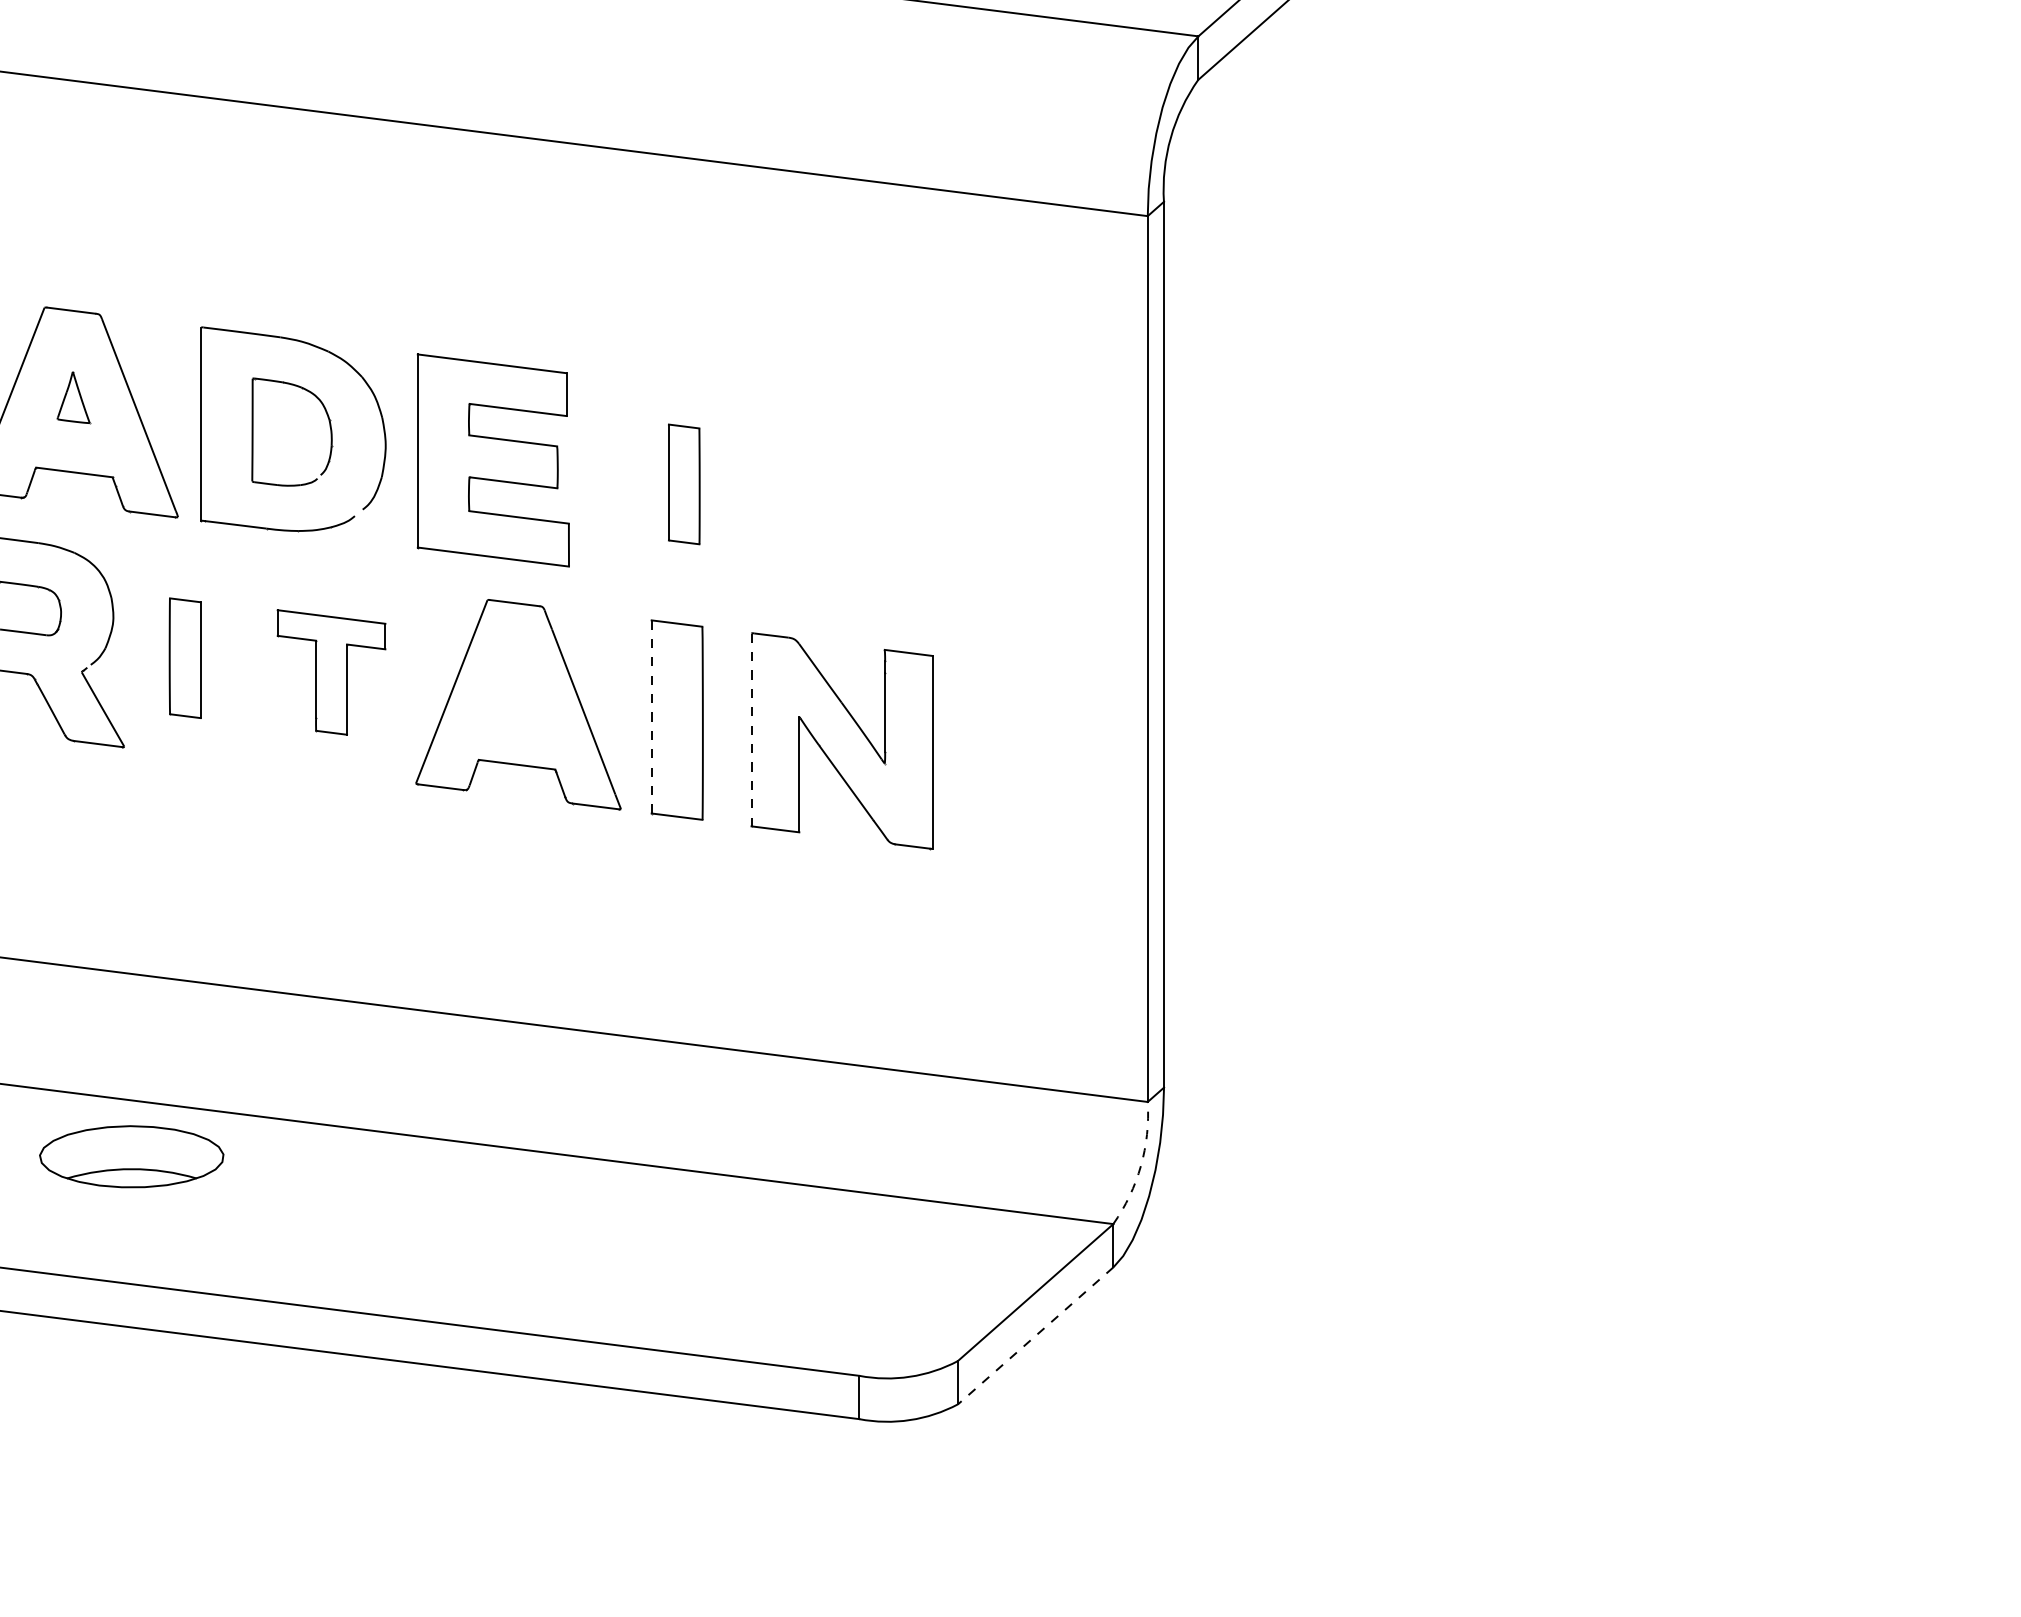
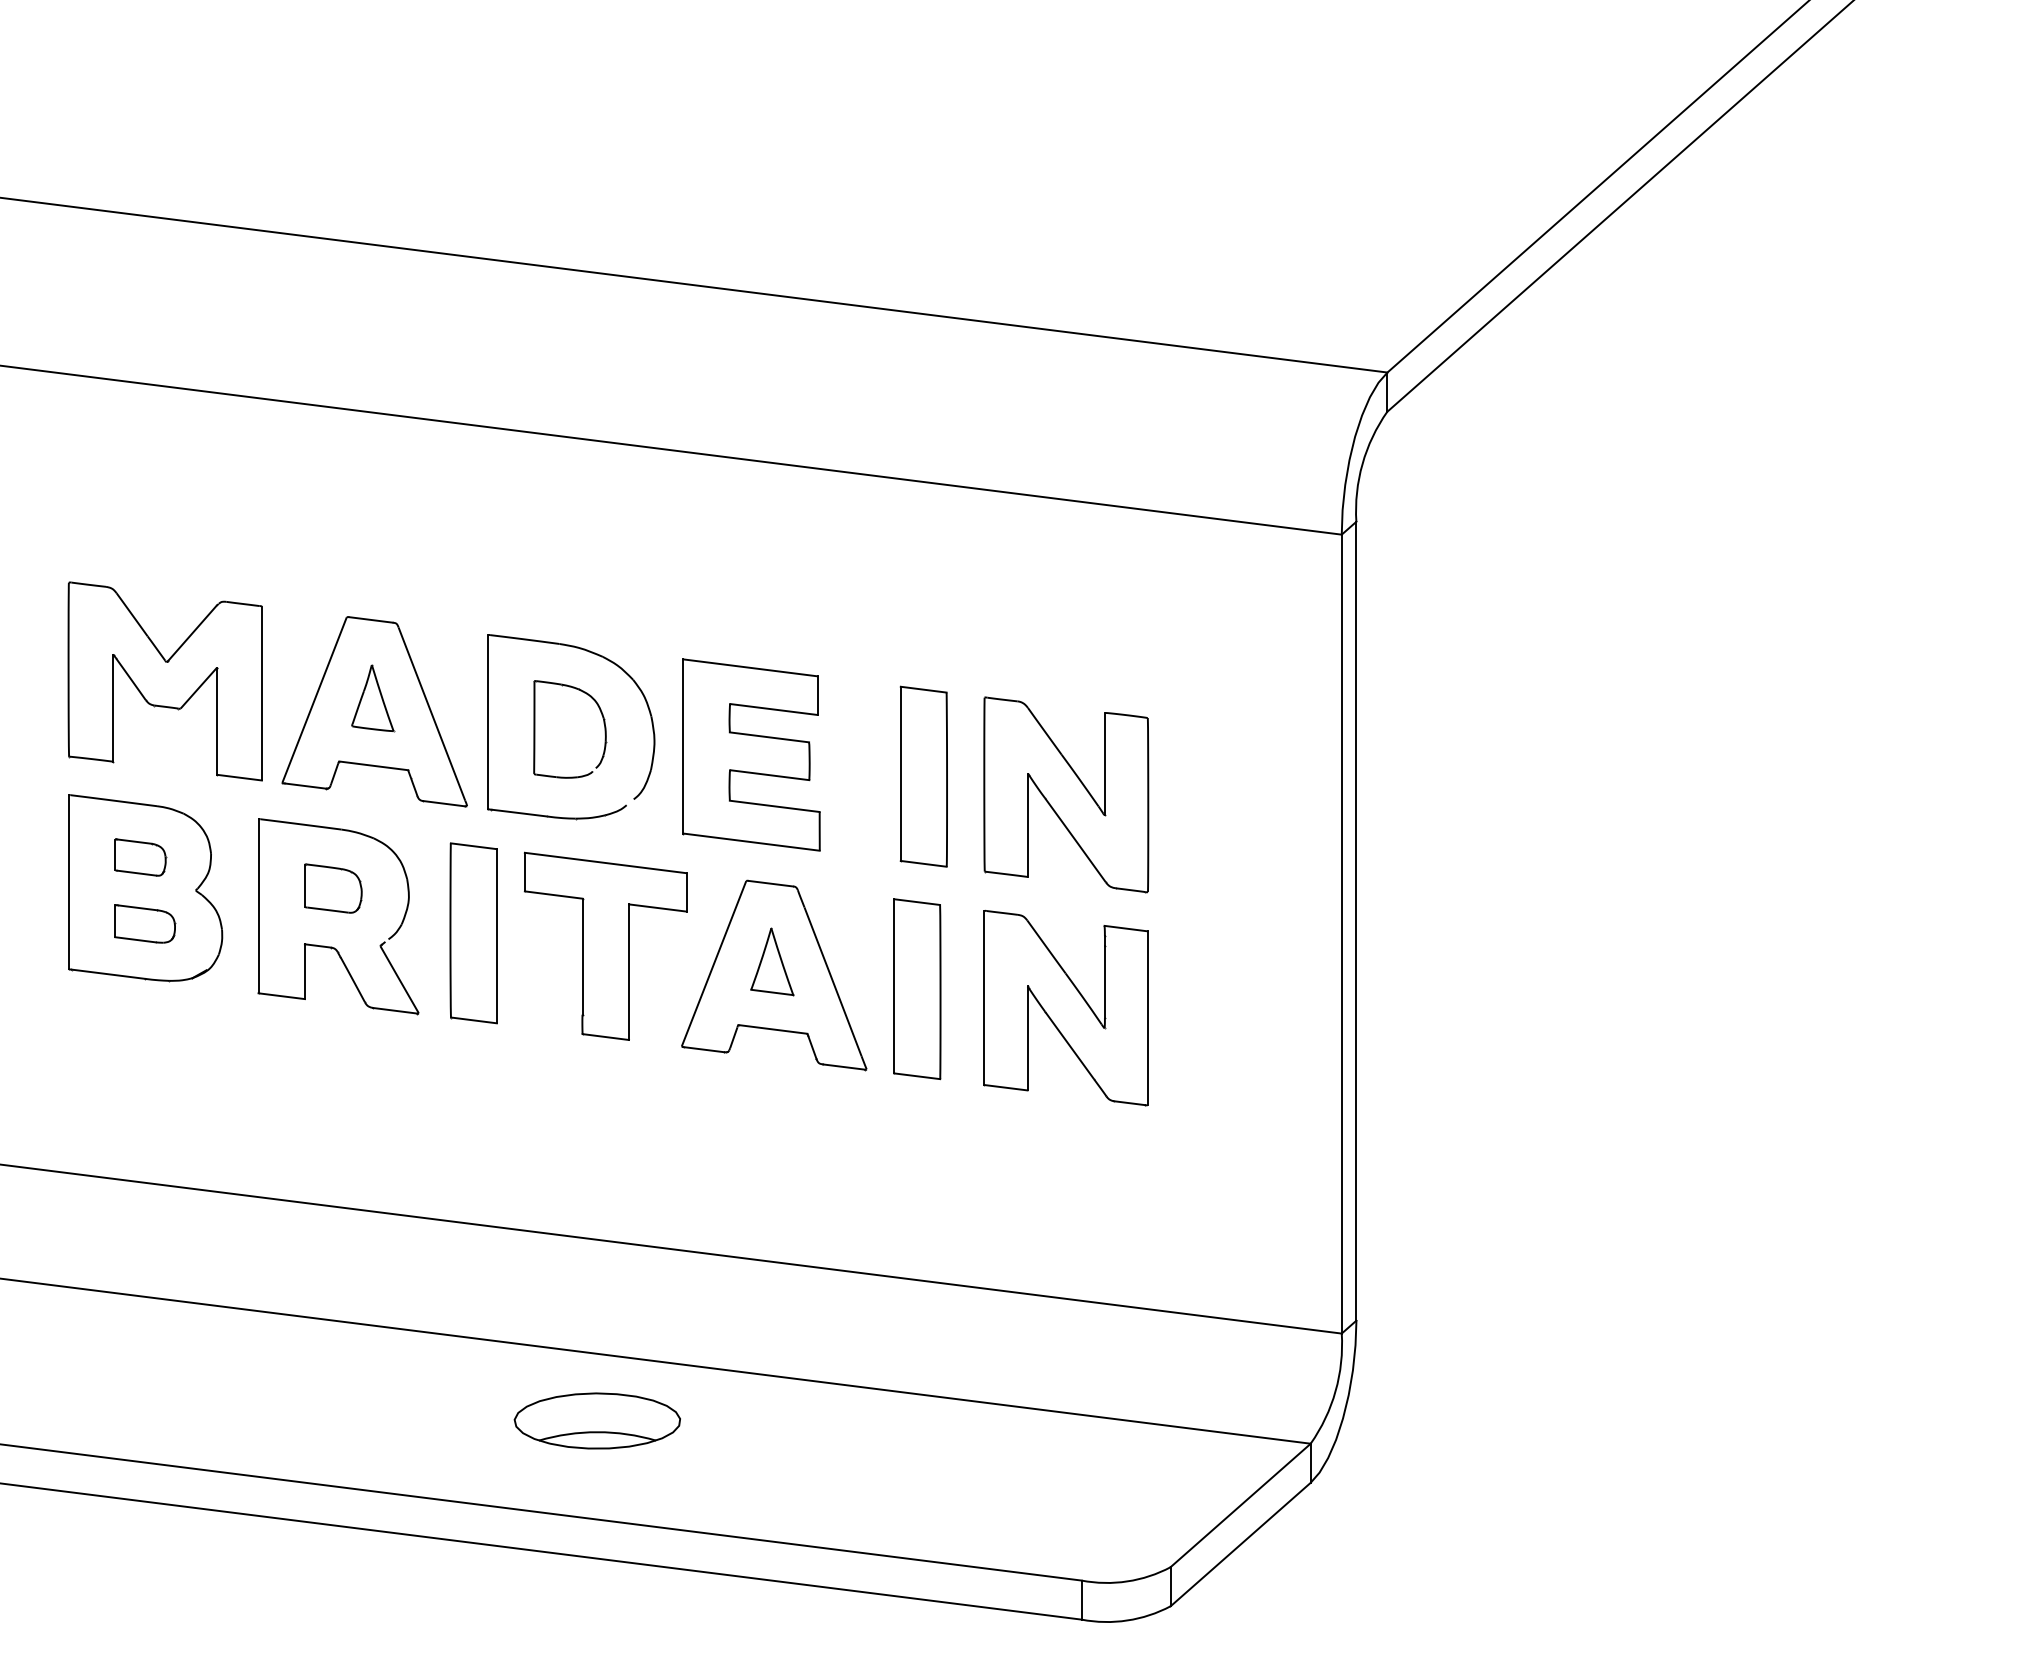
part: (74, 397) -> (373, 698), size x1.43
part: (684, 484) -> (923, 776), size x1.67
part: (842, 504) -> (1066, 794), added
part: (185, 658) -> (473, 933), size x1.67
part: (331, 671) -> (605, 945), size x1.67
part: (516, 689) -> (772, 961), added
line: (651, 717) -> (894, 986), dashed -> solid
line: (751, 730) -> (984, 998), dashed -> solid
part: (130, 1156) -> (596, 1420), moved
arc: (1140, 1166) -> (1335, 1391), dashed -> solid
line: (1035, 1335) -> (1240, 1544), dashed -> solid

